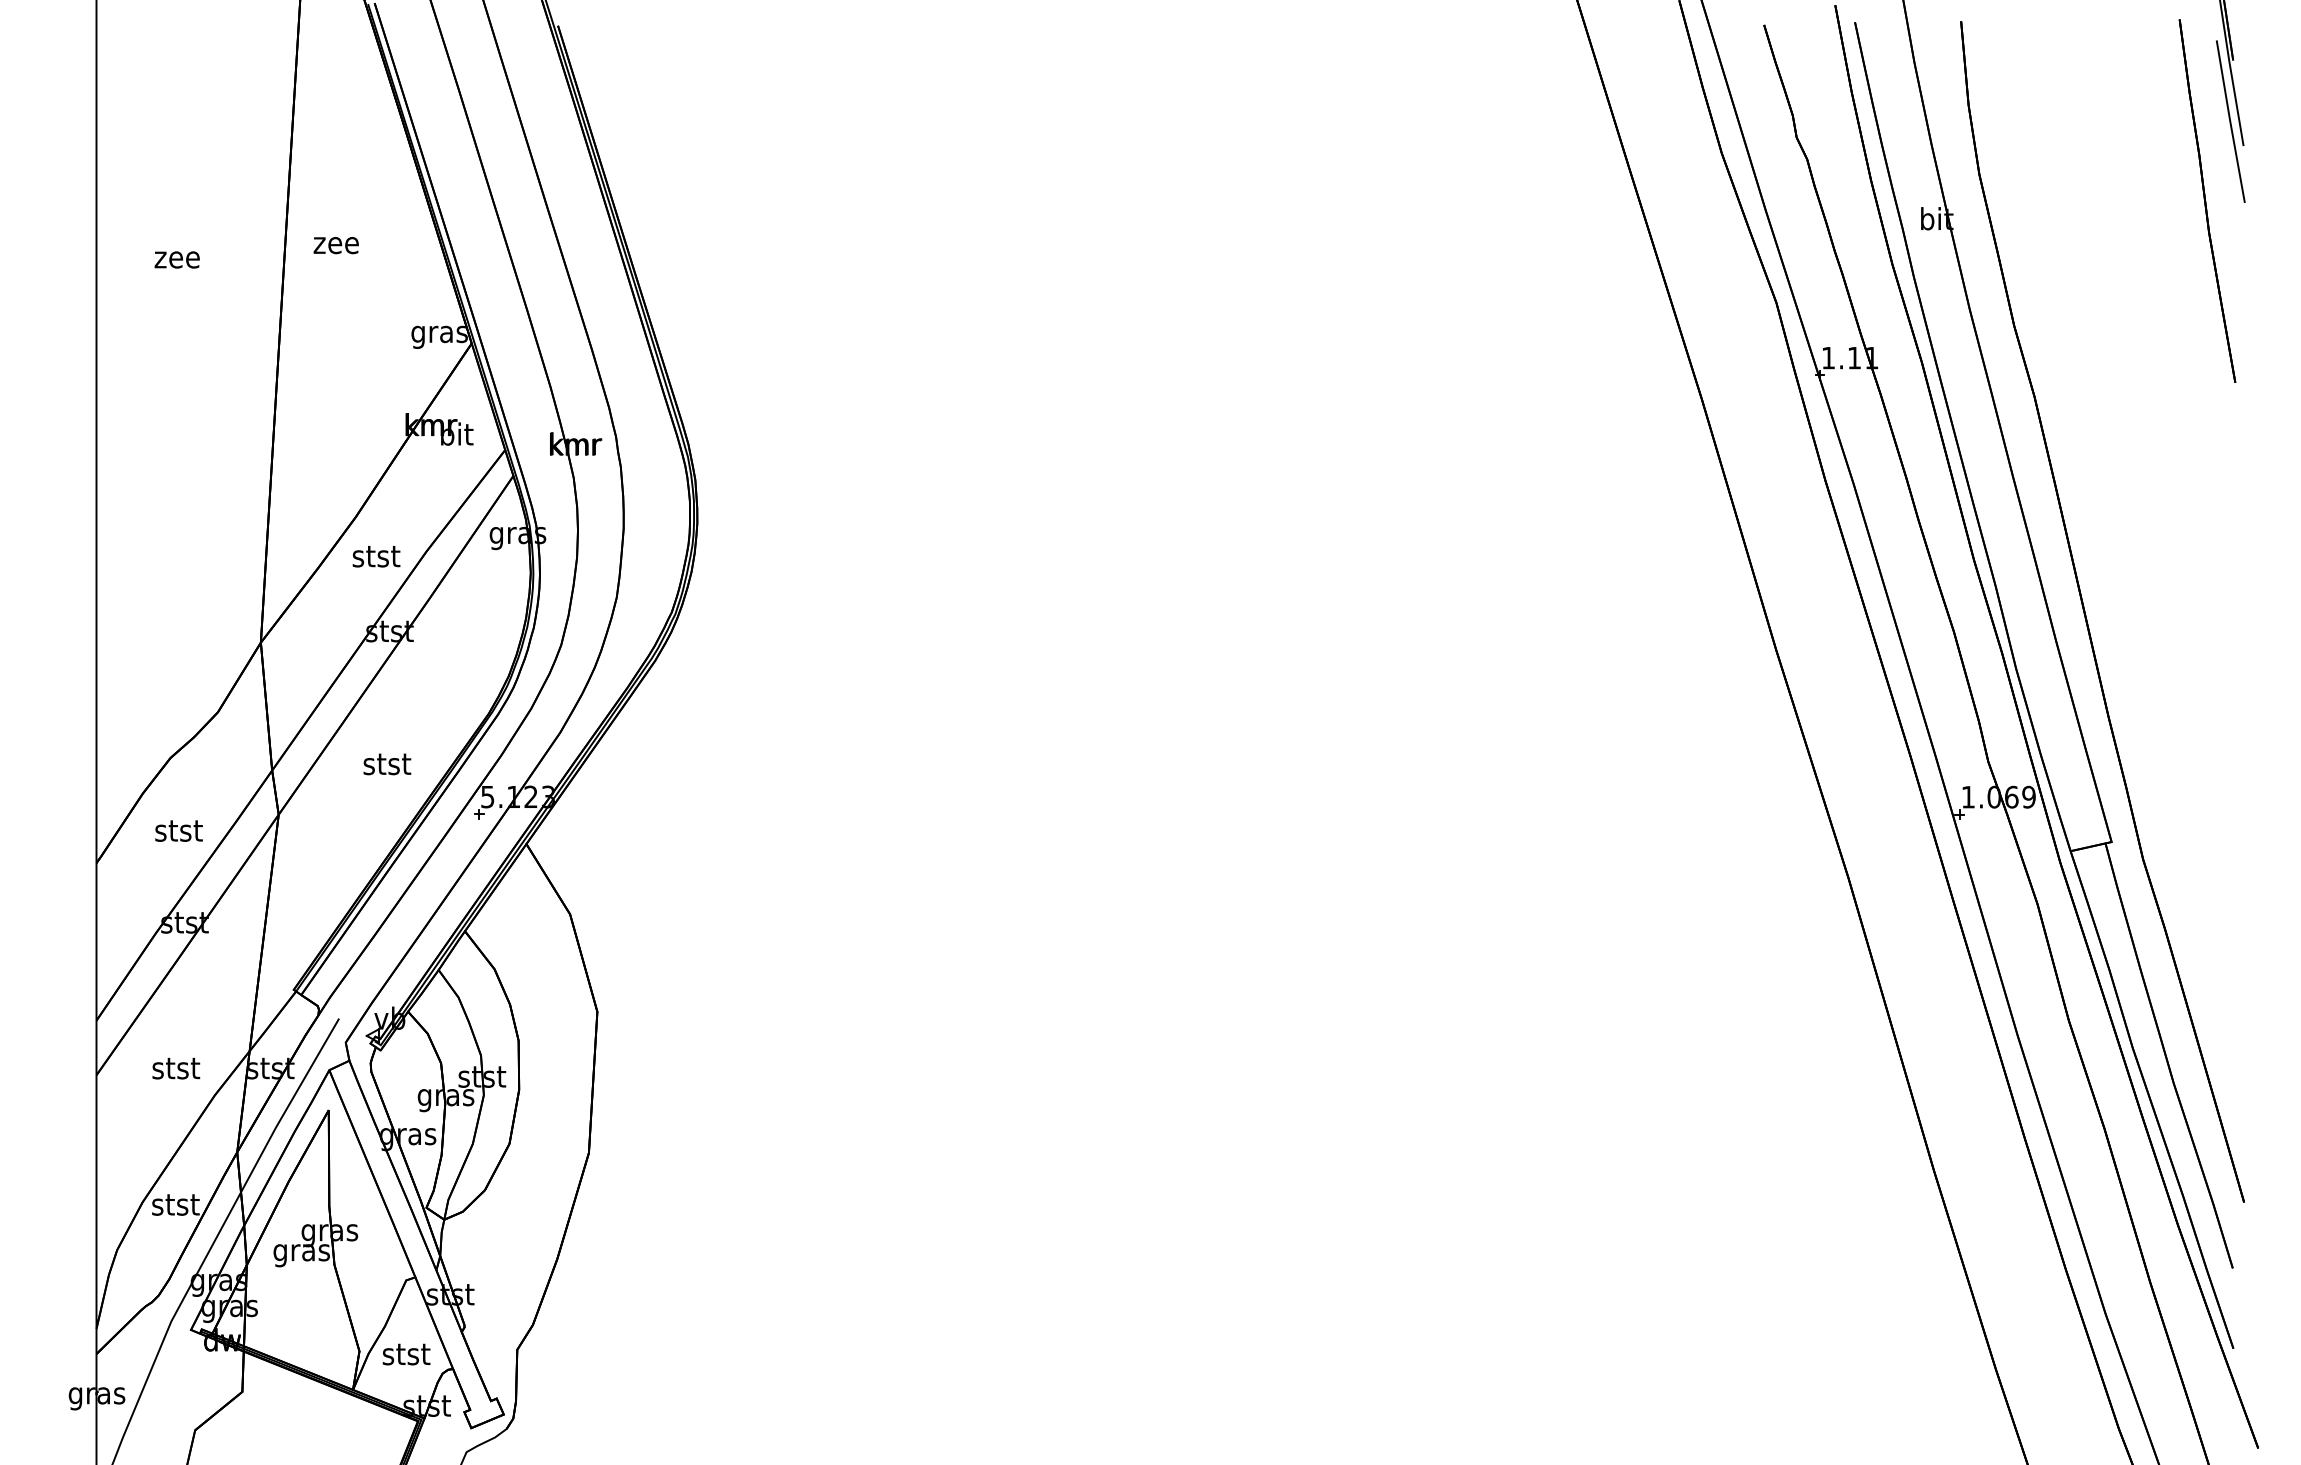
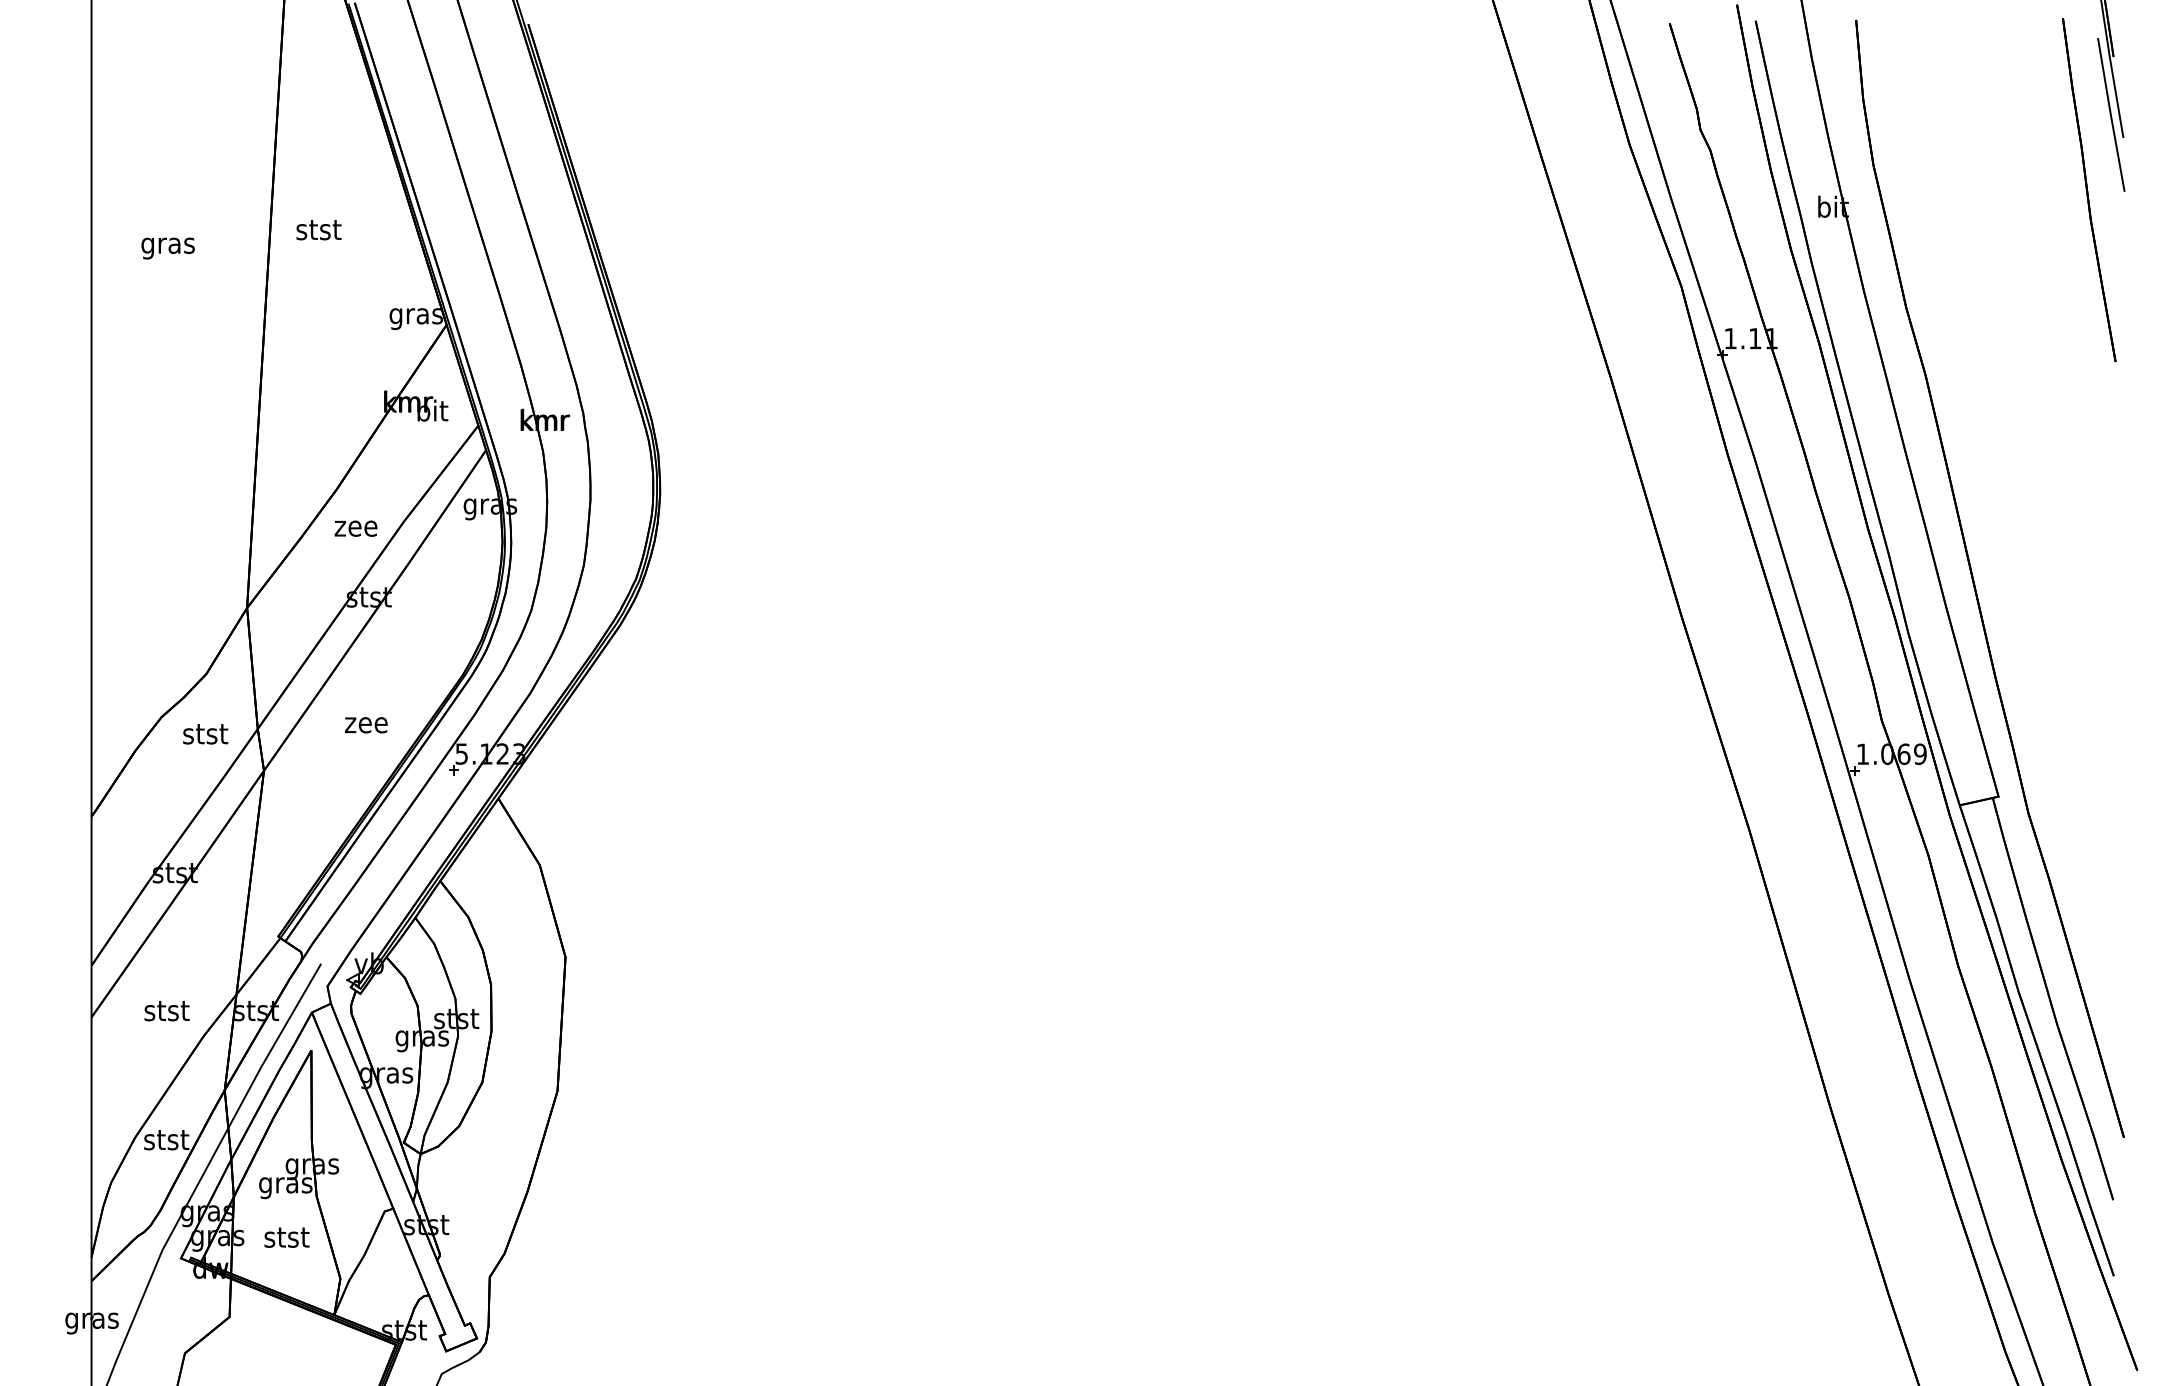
text: (336, 242) -> (318, 229), zee -> stst
text: (176, 262) -> (167, 248), zee -> gras
text: (376, 556) -> (356, 526), stst -> zee
text: (387, 764) -> (366, 723), stst -> zee
text: (178, 831) -> (205, 734), moved
text: (406, 1354) -> (286, 1237), moved

